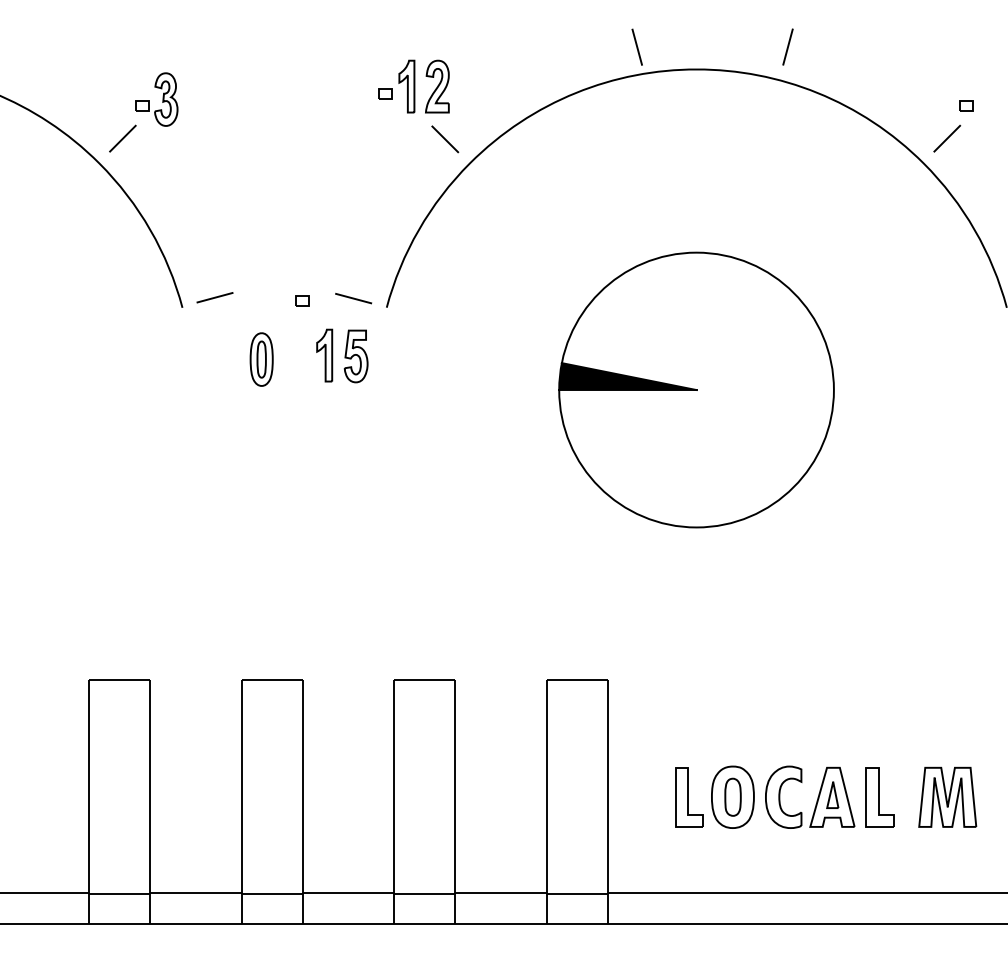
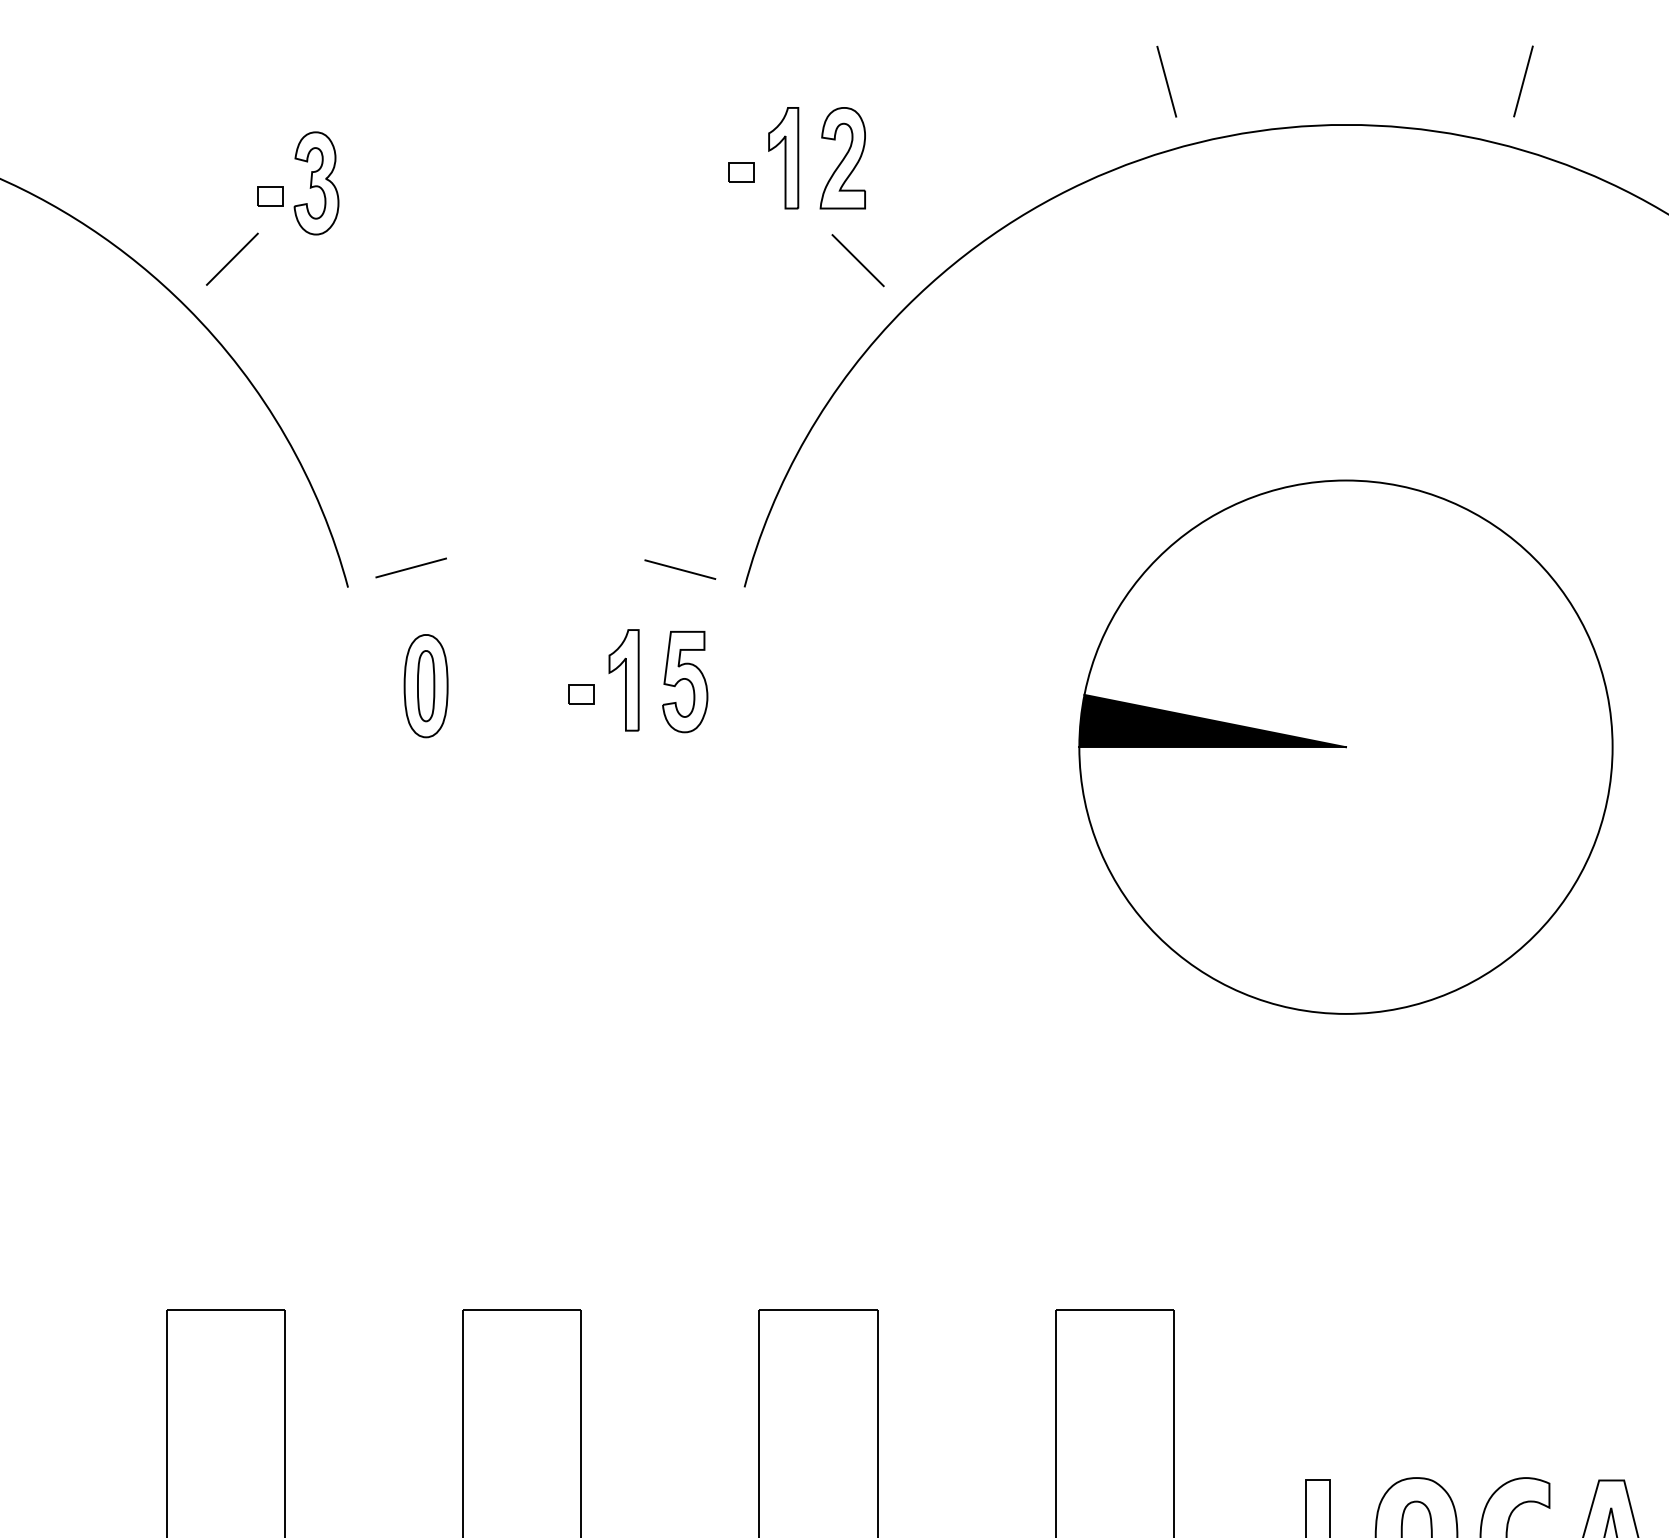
line: (636, 46) -> (1165, 80), moved
part: (302, 300) -> (581, 693), moved
part: (261, 359) -> (425, 685), moved

